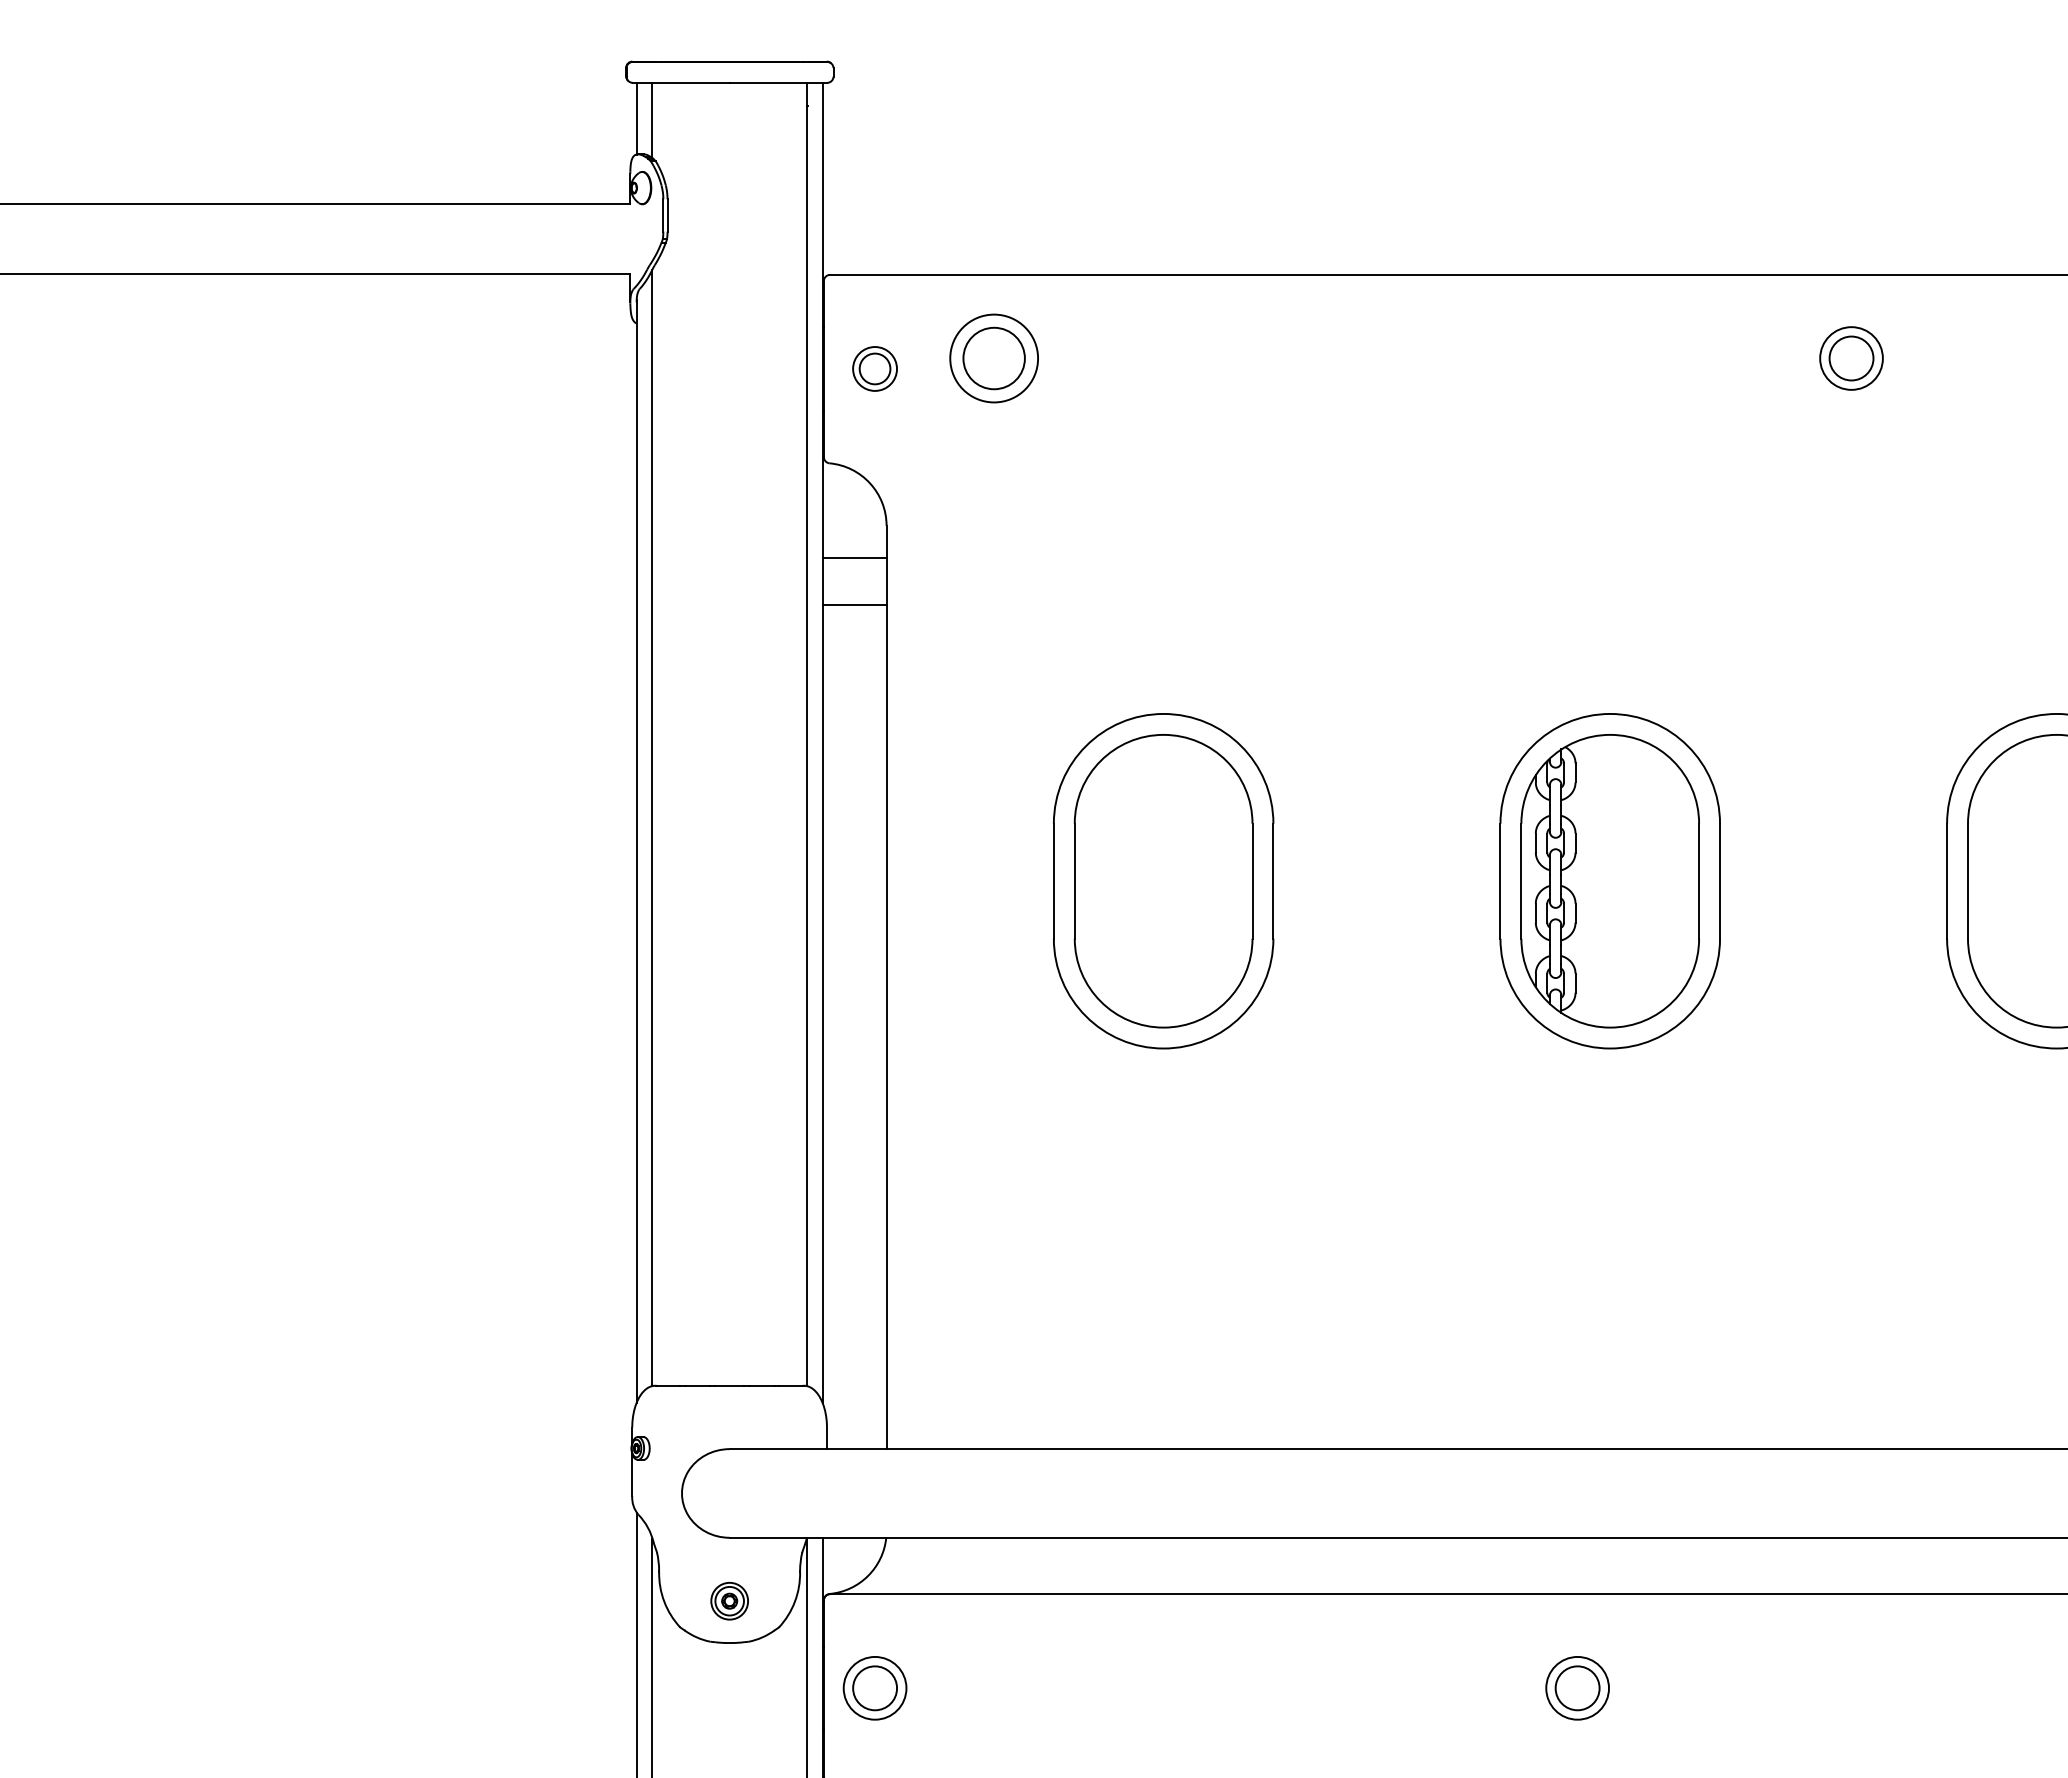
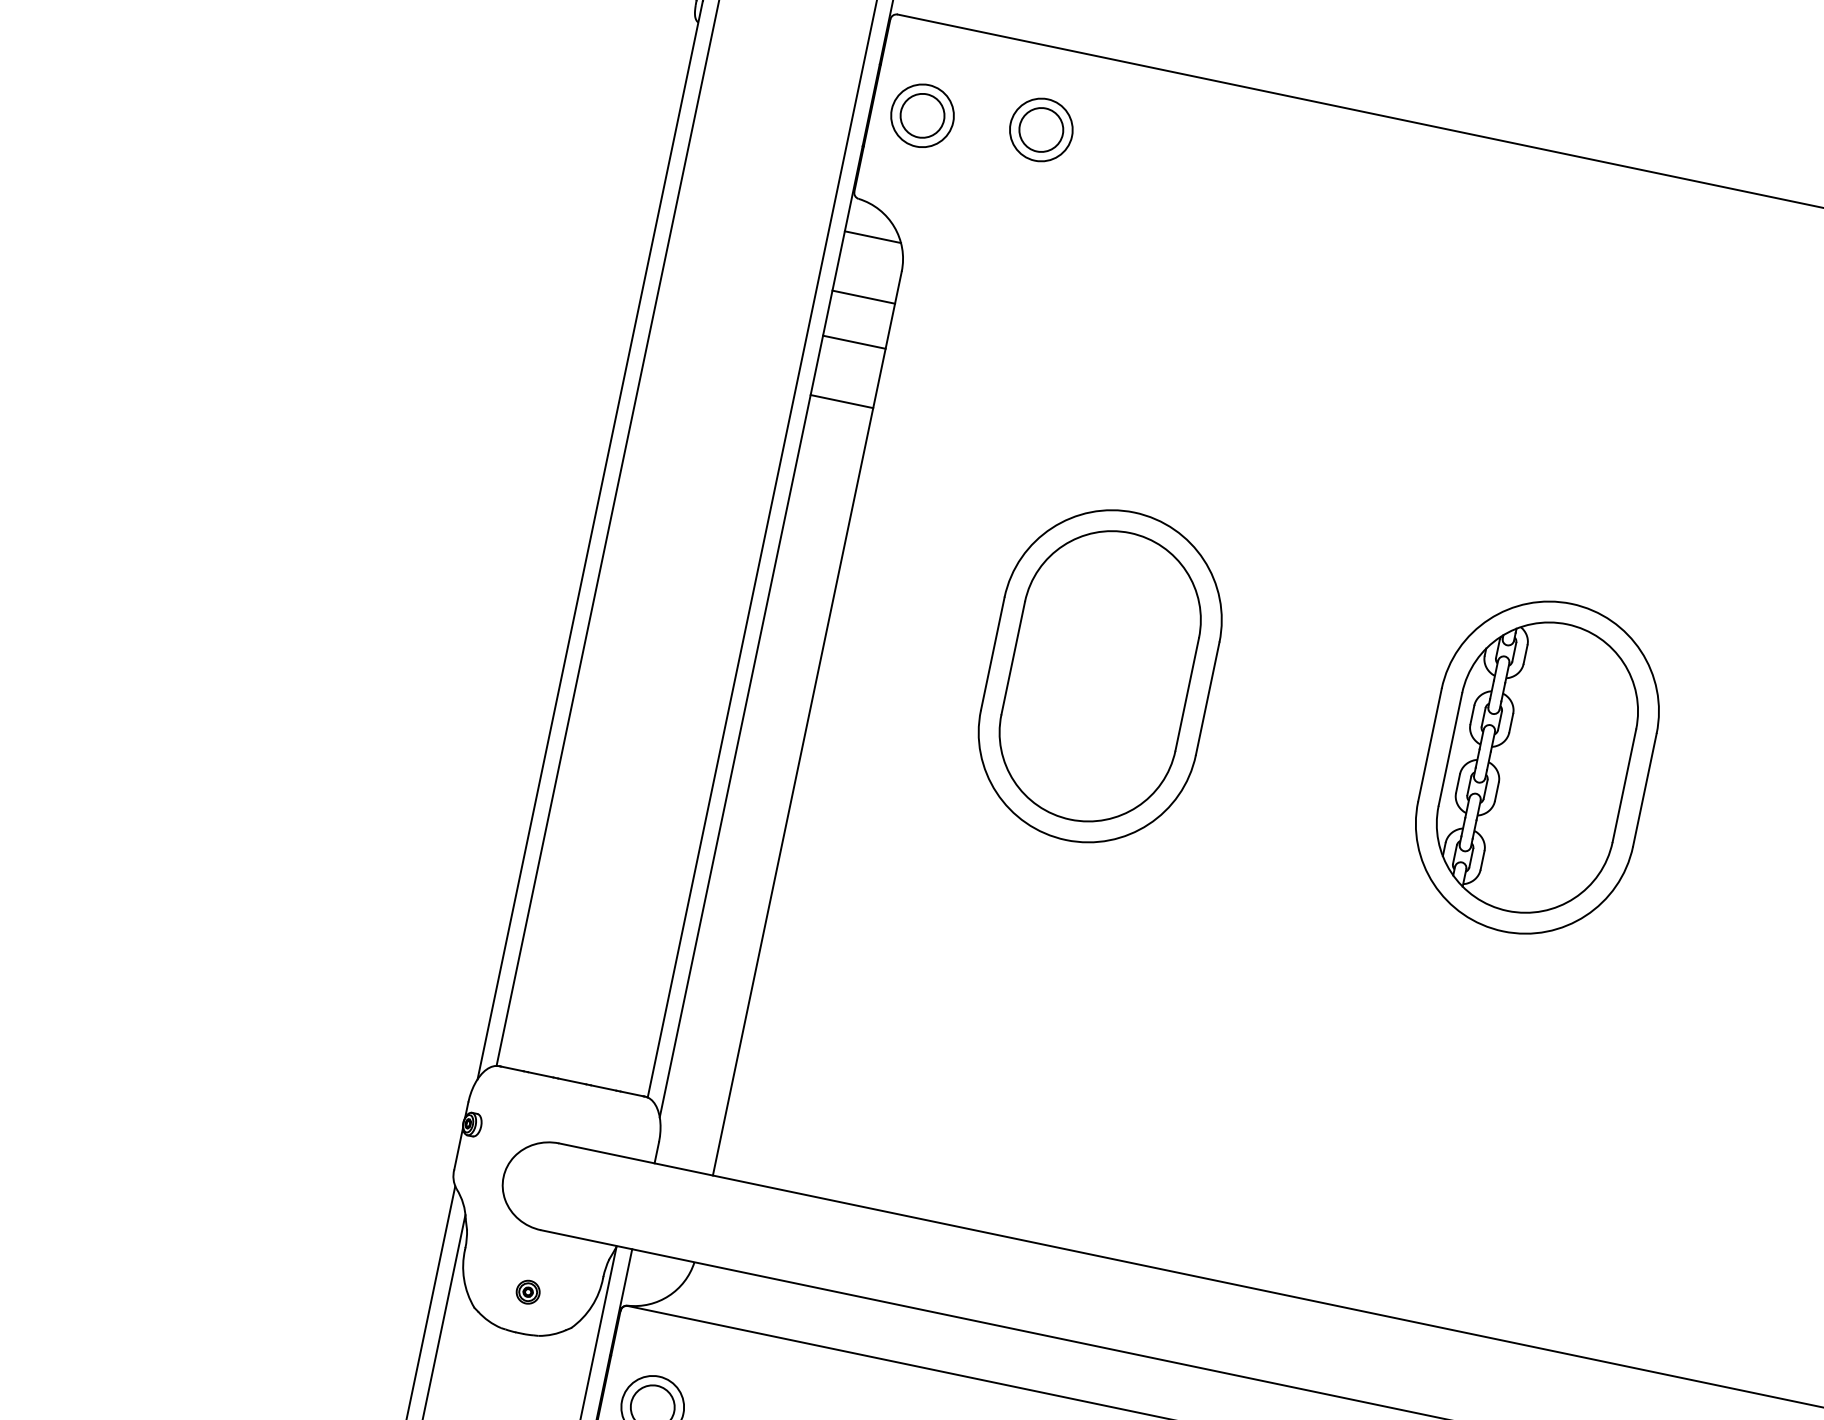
part: (994, 358) -> (1041, 130), size x0.71
part: (874, 368) -> (922, 115), size x1.43
line: (851, 497) -> (873, 236), added
line: (854, 665) -> (841, 401), added
part: (729, 1600) -> (528, 1291), size x0.62

